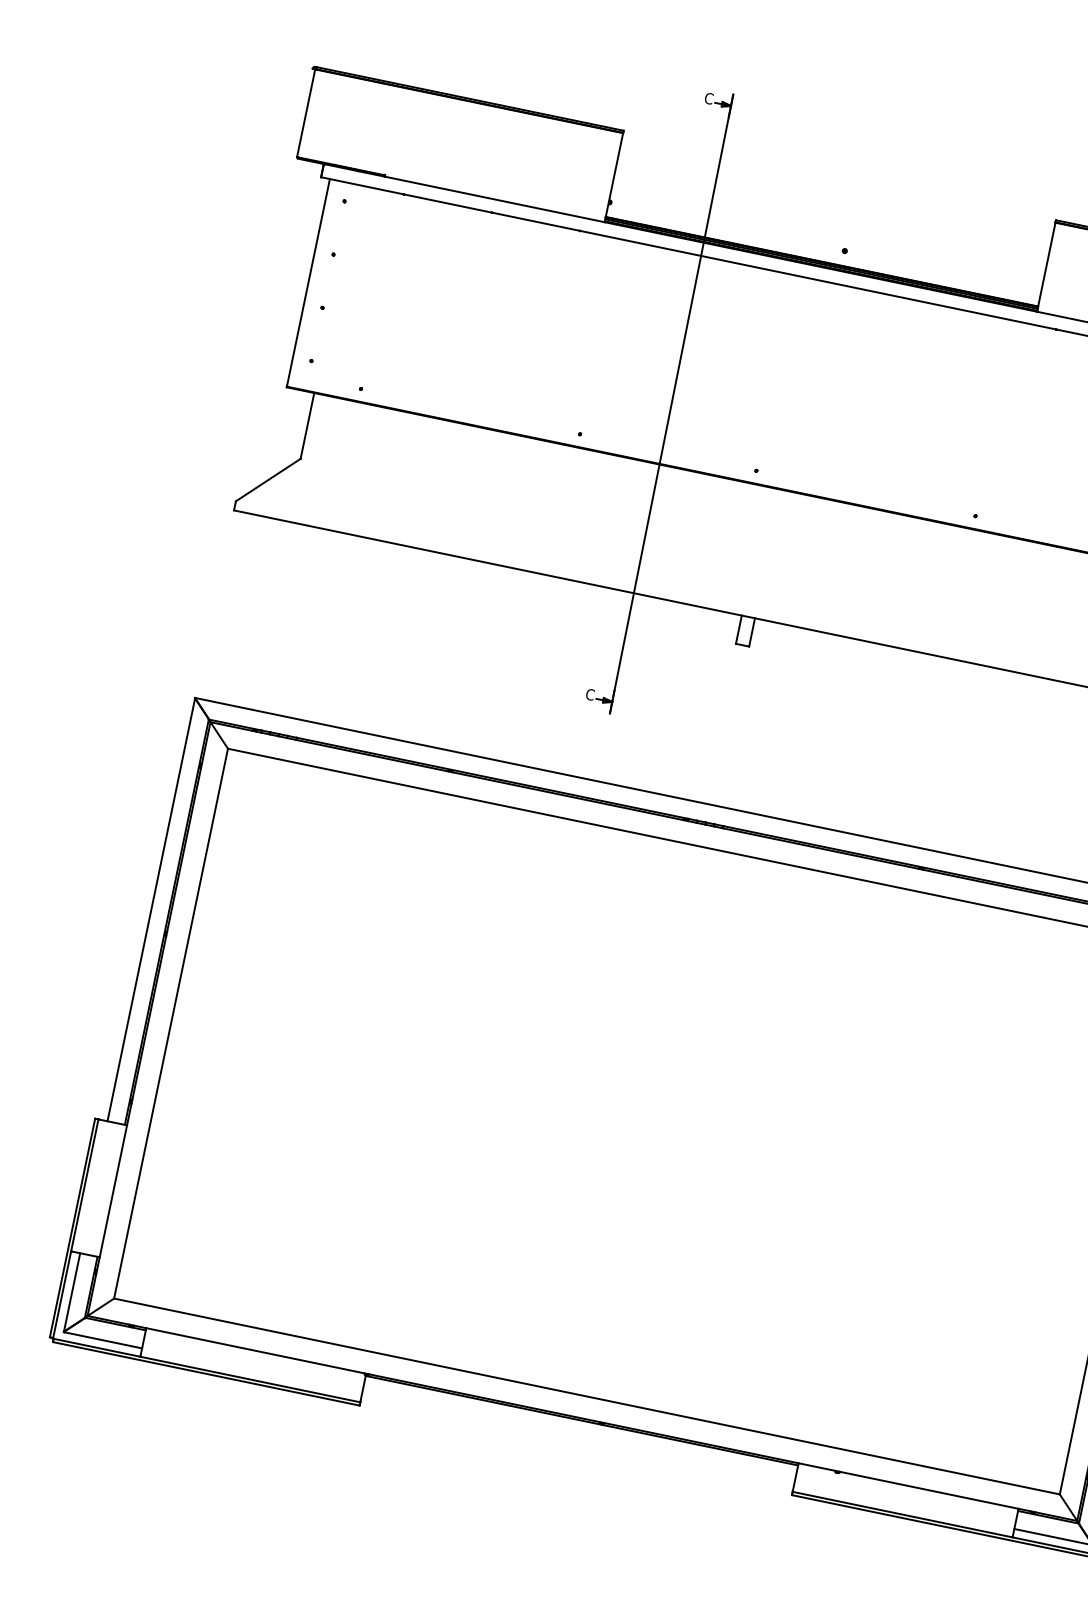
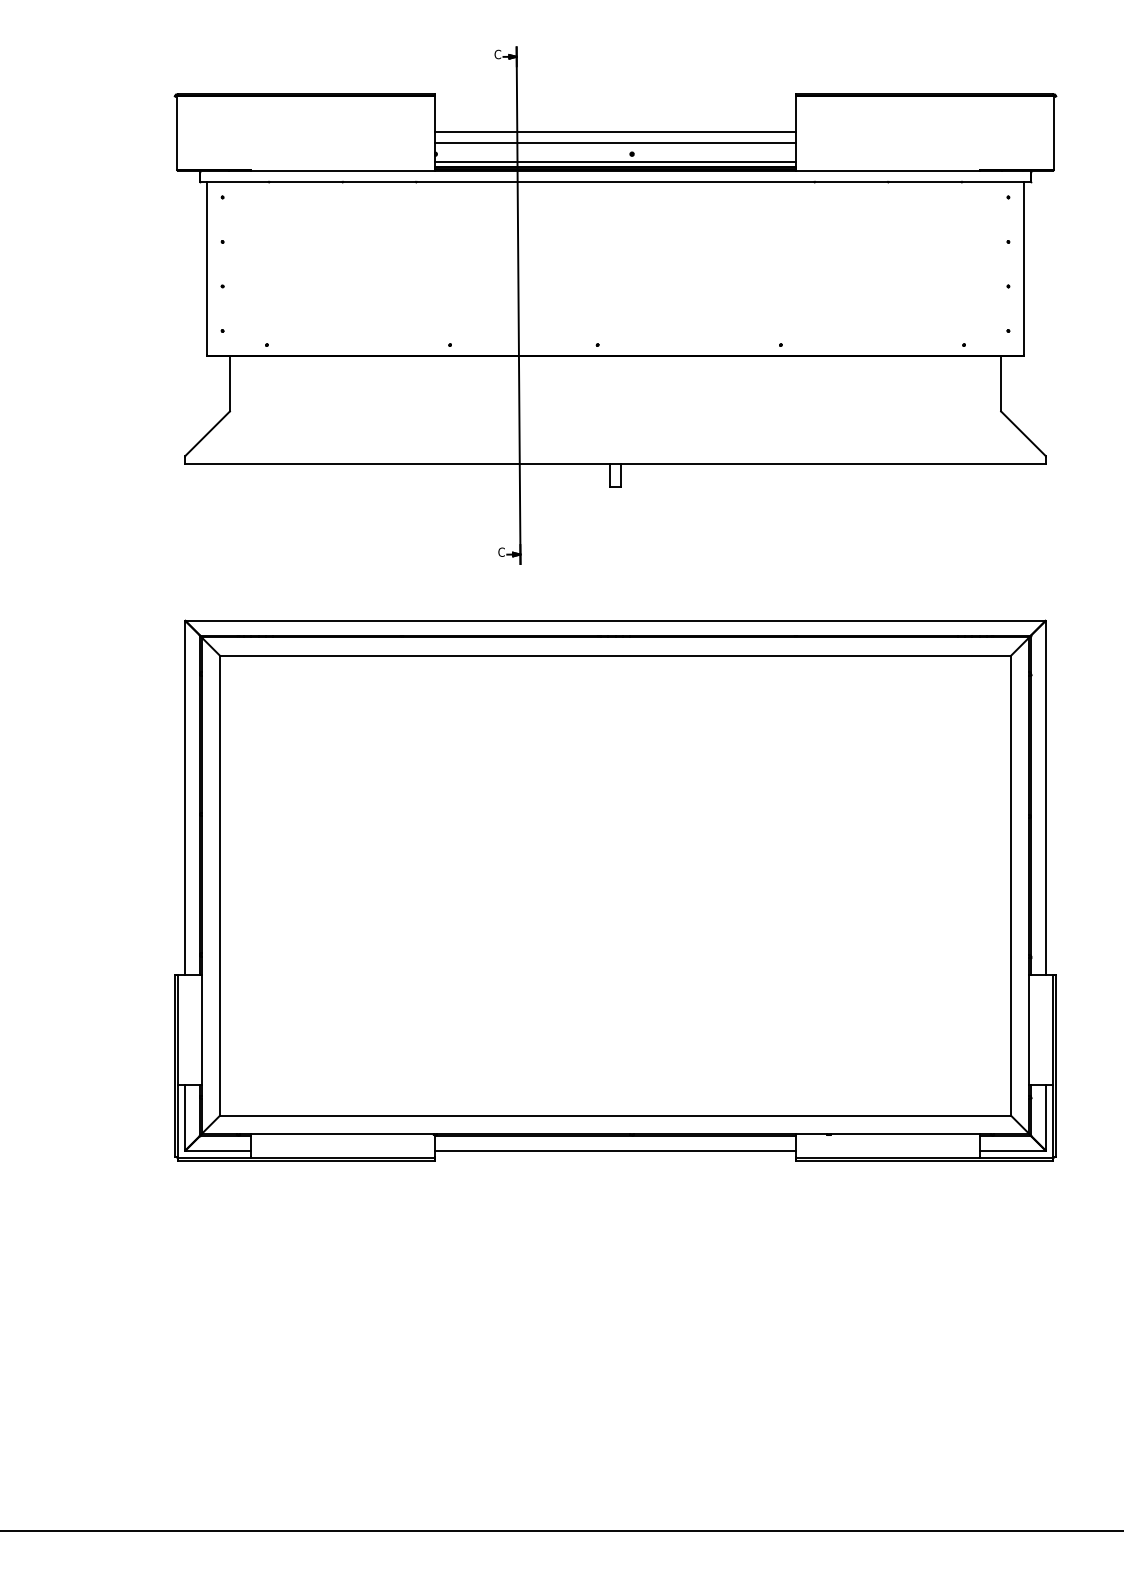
line: (830, 219) -> (615, 131), added
line: (827, 234) -> (615, 143), added
line: (823, 255) -> (615, 161), added
line: (578, 1438) -> (615, 1150), added

